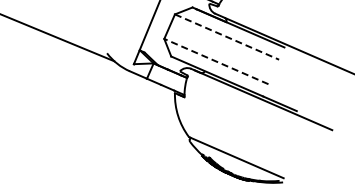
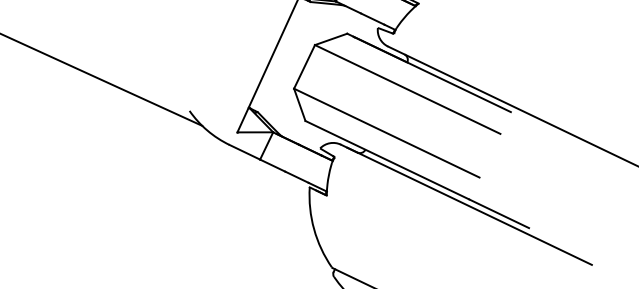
line: (227, 37) -> (408, 90), dashed -> solid
line: (216, 61) -> (387, 133), dashed -> solid

